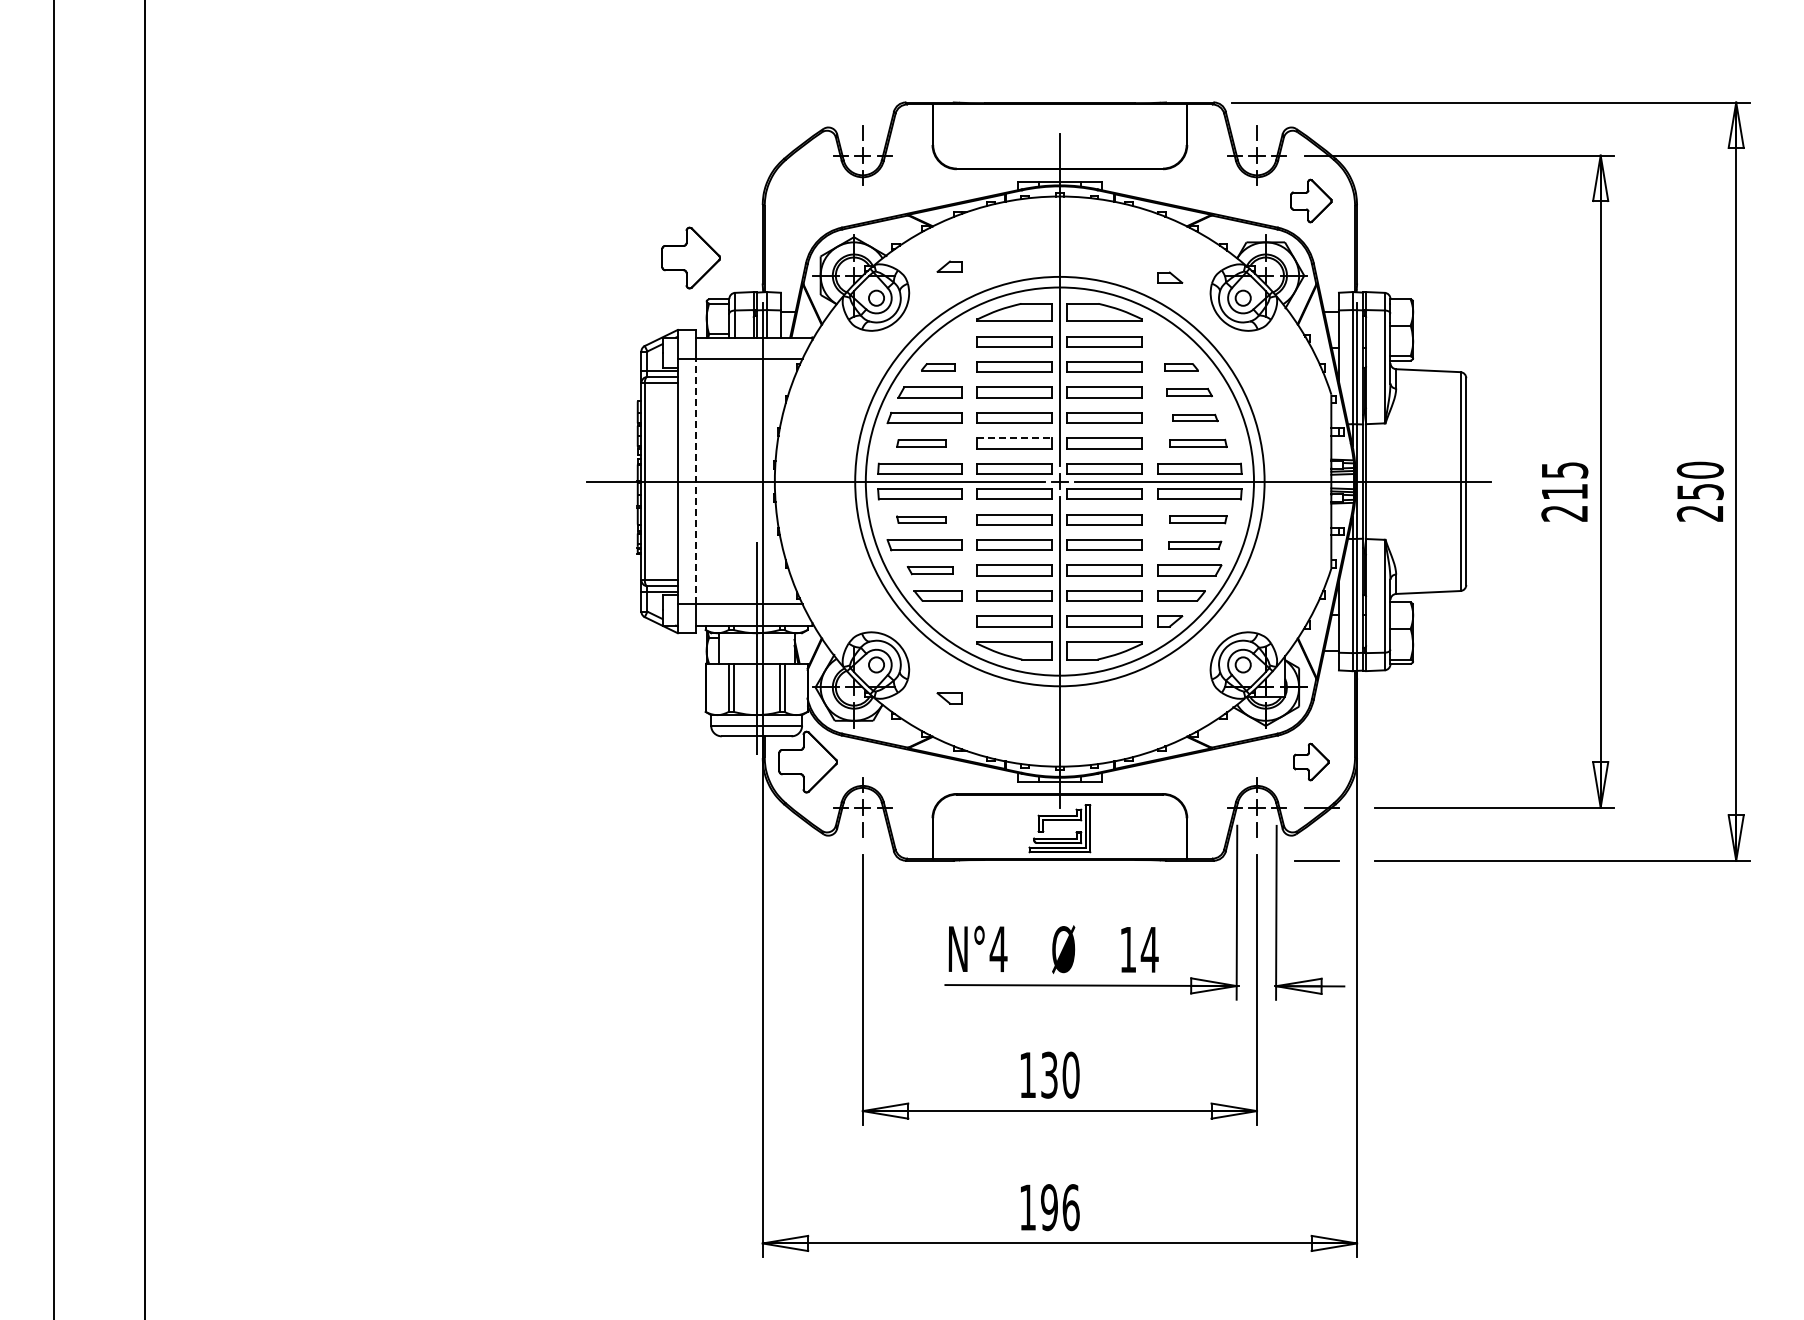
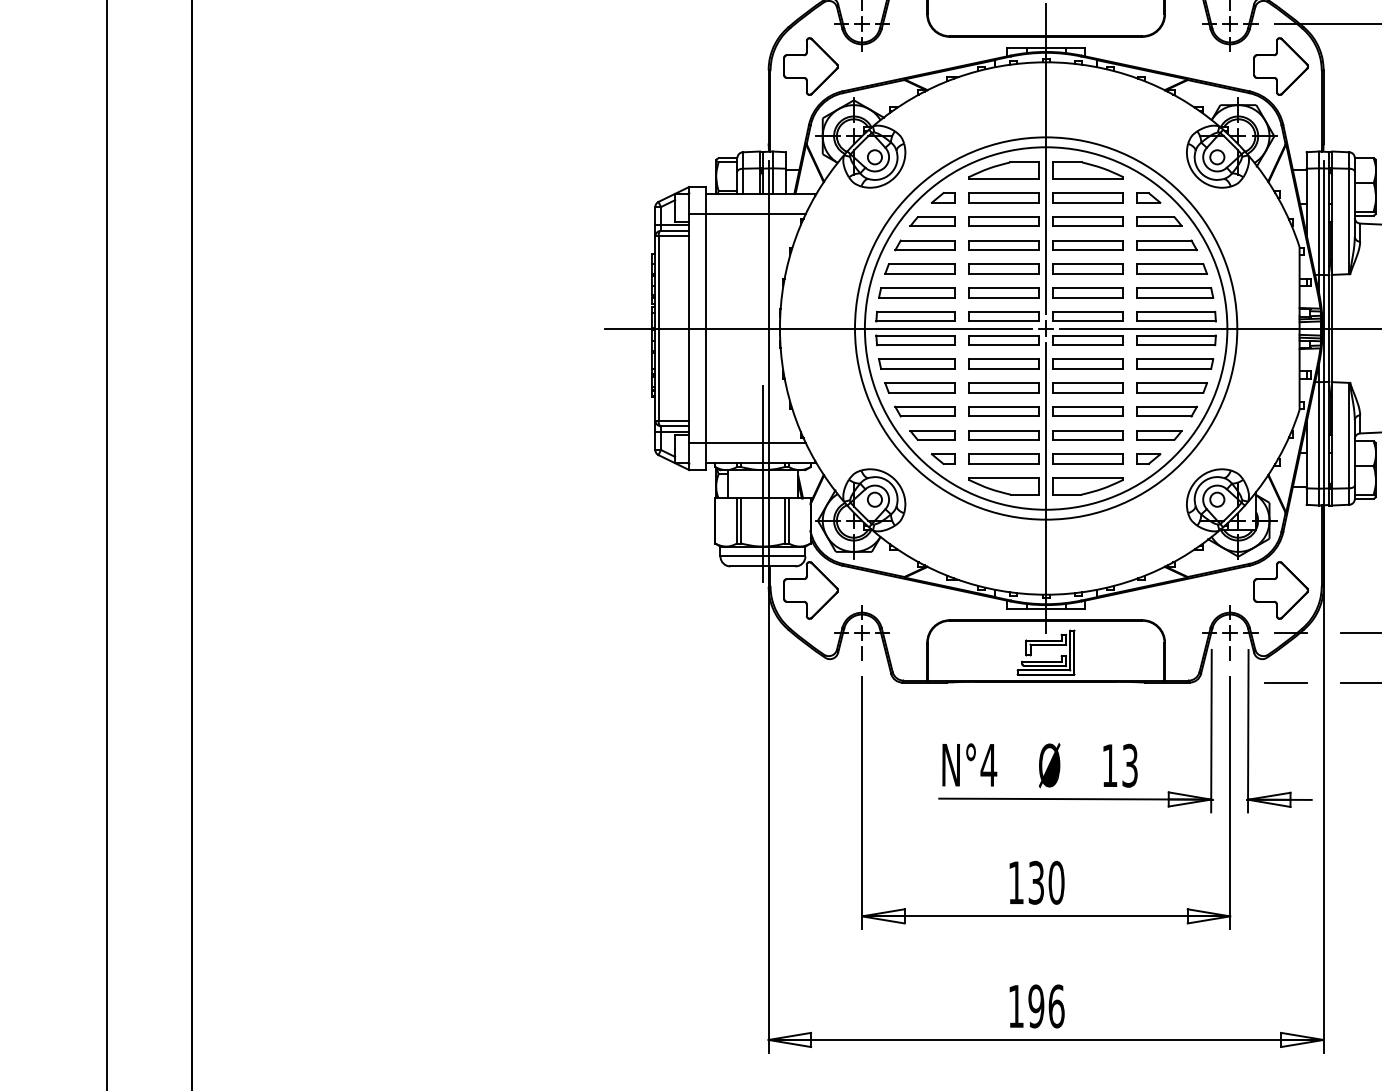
part: (1311, 200) -> (1281, 66), size x1.43
part: (690, 257) -> (810, 66), moved
part: (949, 266) -> (943, 197), moved
part: (1170, 277) -> (1149, 197), moved
part: (937, 366) -> (931, 221), size x1.43
part: (1181, 366) -> (1159, 221), size x1.43
part: (1189, 392) -> (1167, 245), size x1.43
part: (1195, 417) -> (1172, 268), size x1.67
line: (1015, 438) -> (1004, 288), dashed -> solid
part: (921, 443) -> (916, 292), size x1.67
part: (1198, 443) -> (1175, 292), size x1.43
line: (695, 481) -> (705, 328), dashed -> solid
part: (921, 519) -> (916, 363), size x1.67
part: (1198, 519) -> (1175, 363), size x1.43
part: (1195, 545) -> (1172, 388), size x1.43
part: (929, 570) -> (924, 411), size x1.43
part: (949, 698) -> (943, 459), moved
part: (1311, 761) -> (1281, 589), size x1.67
text: (1149, 949) -> (1129, 765), 14 -> 13

